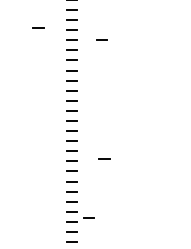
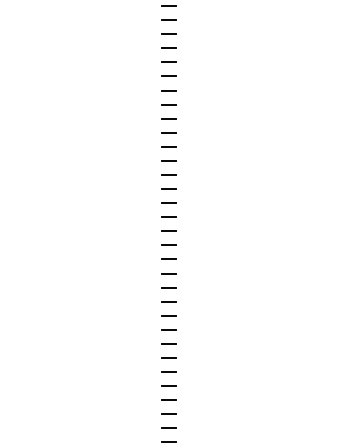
line: (38, 27) -> (121, 129), removed
line: (101, 39) -> (210, 146), removed
line: (104, 158) -> (213, 311), removed
line: (89, 217) -> (192, 393), removed

